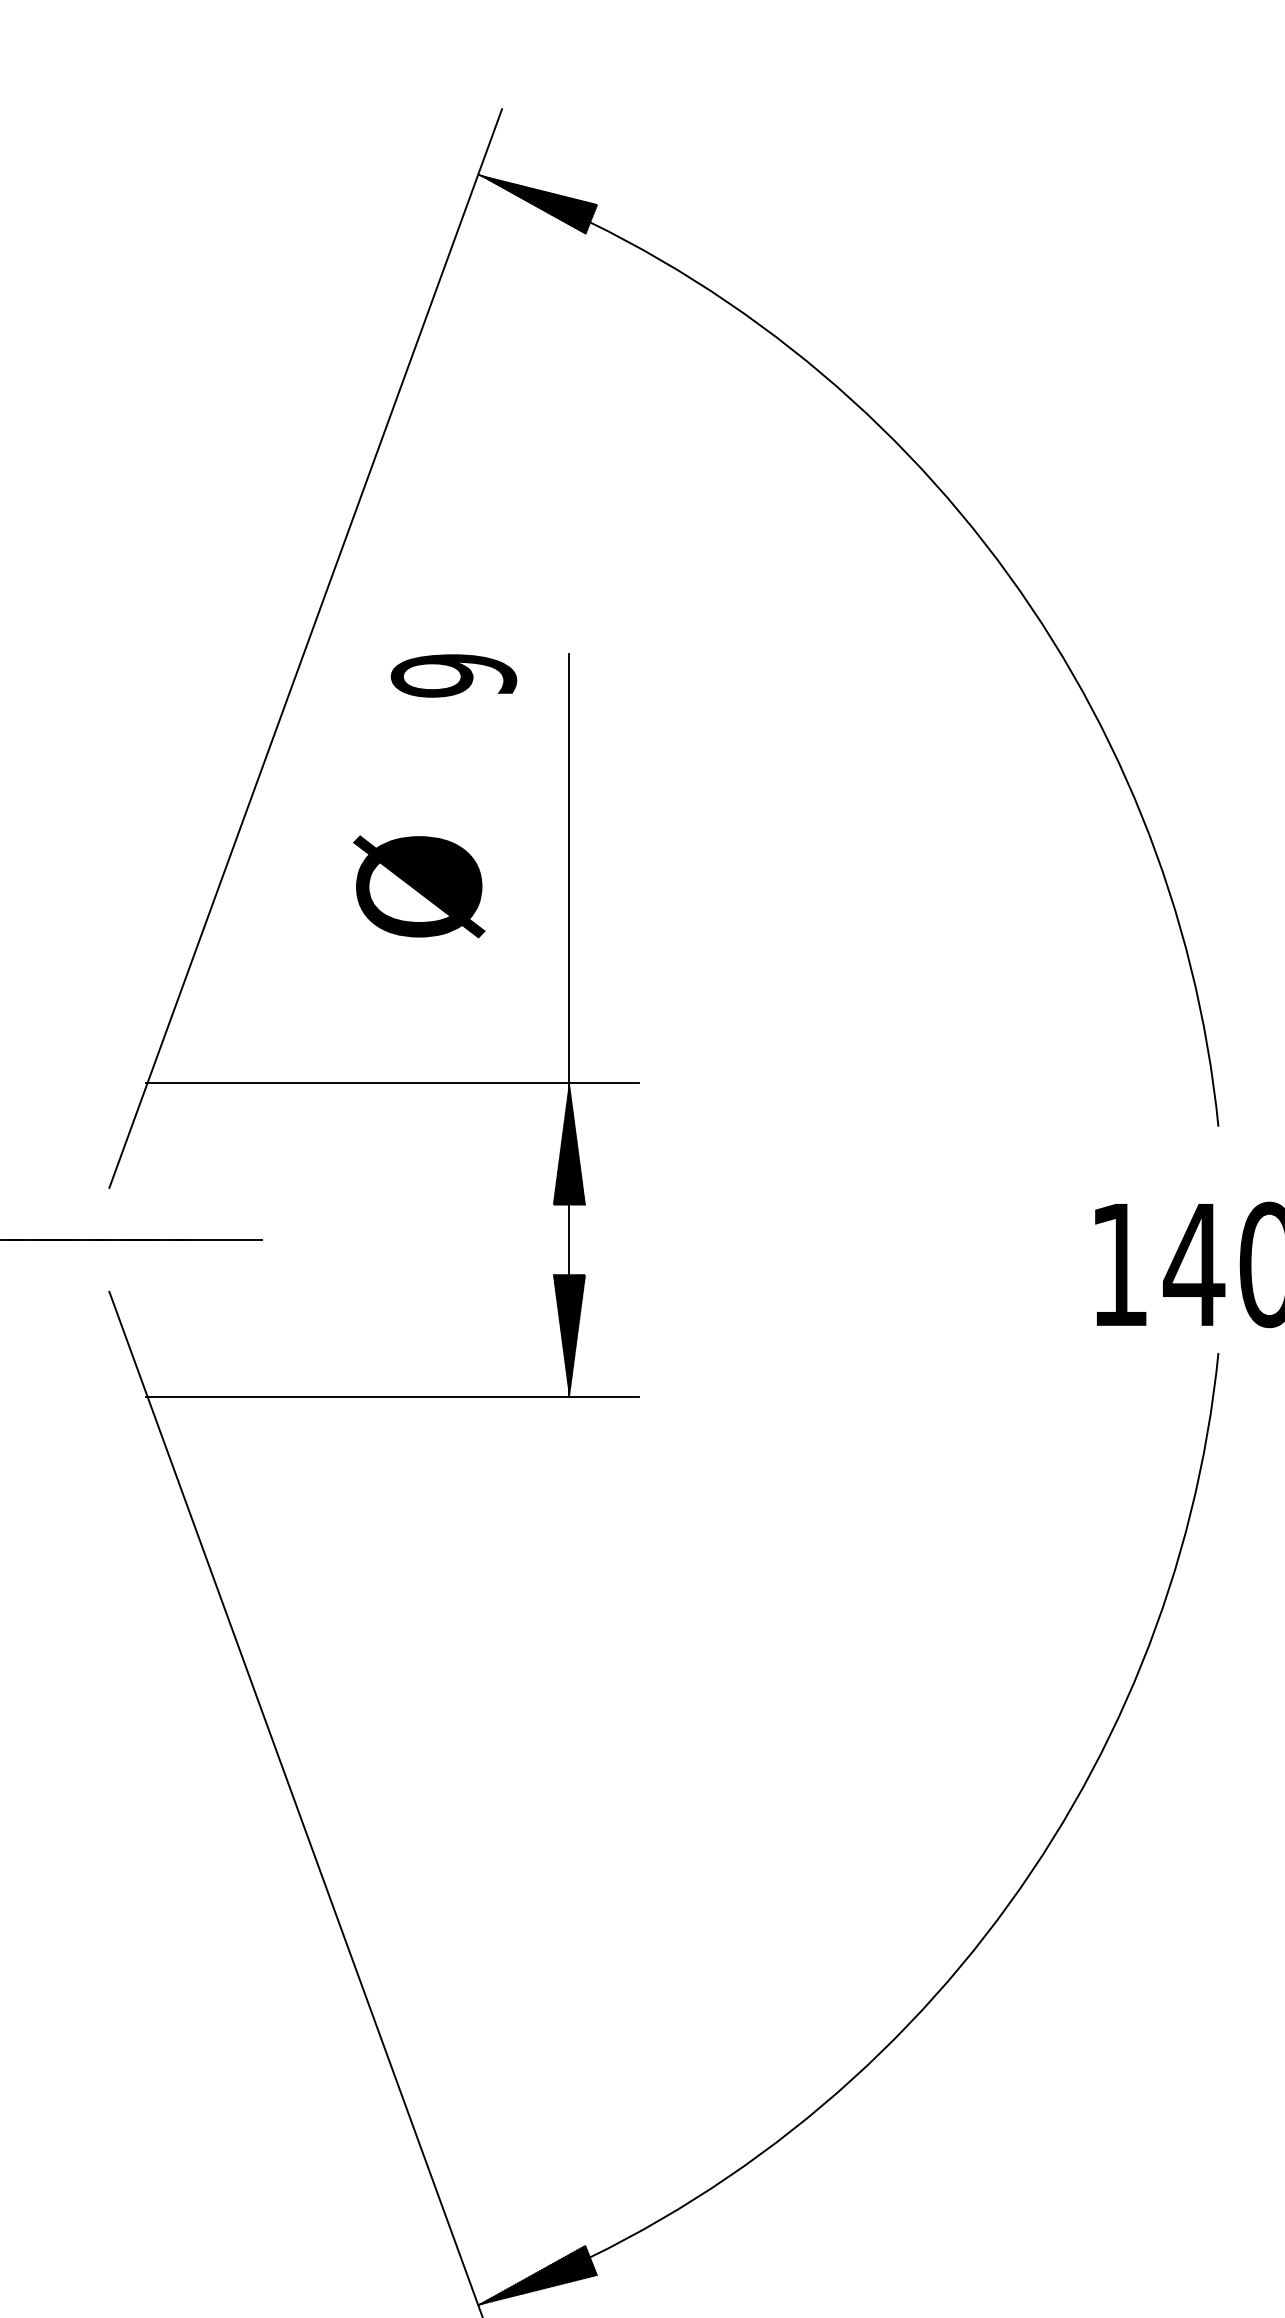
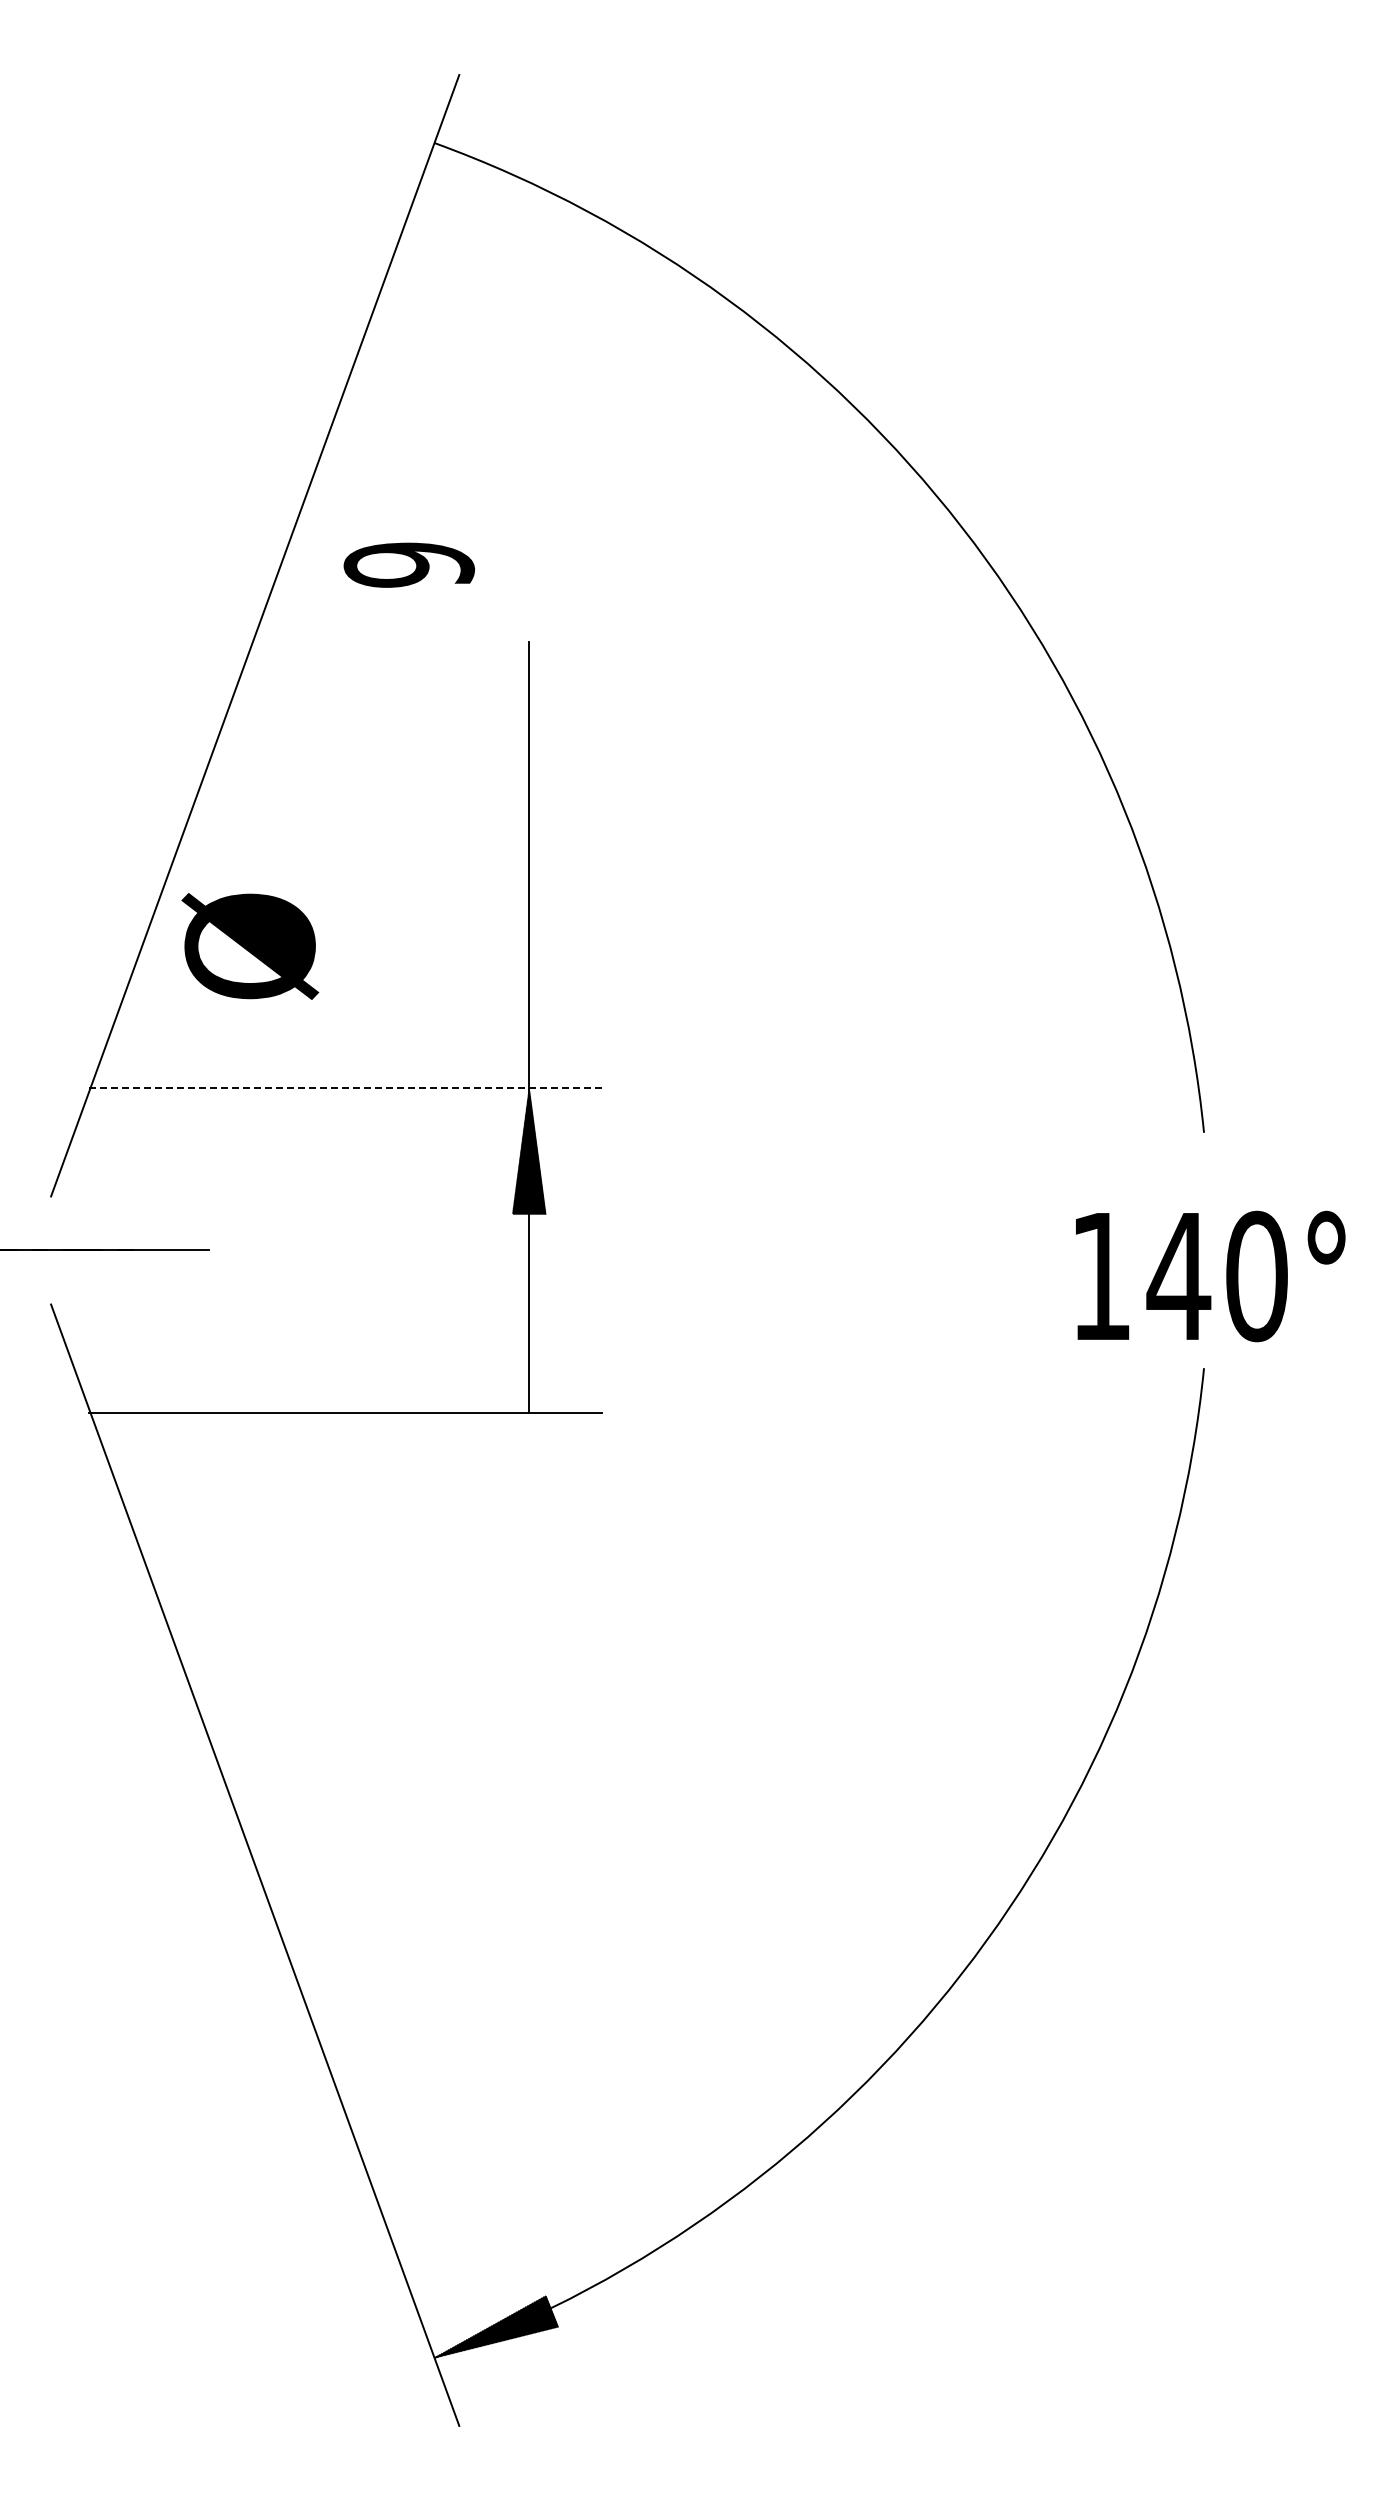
hatch: (537, 203) -> (496, 173), removed
text: (453, 675) -> (408, 564), moved
text: (419, 886) -> (250, 946), moved
line: (392, 1083) -> (345, 1087), solid -> dashed
hatch: (568, 1335) -> (528, 1349), removed

